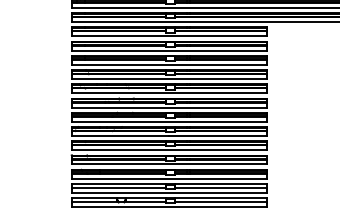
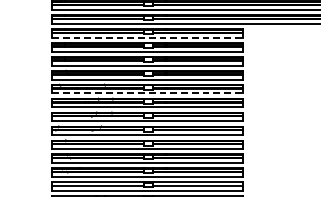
line: (169, 36) -> (147, 37), solid -> dashed
line: (169, 93) -> (147, 93), solid -> dashed

